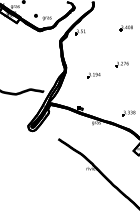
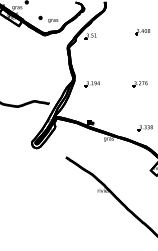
part: (121, 64) -> (139, 84), moved
part: (93, 75) -> (91, 84), moved

